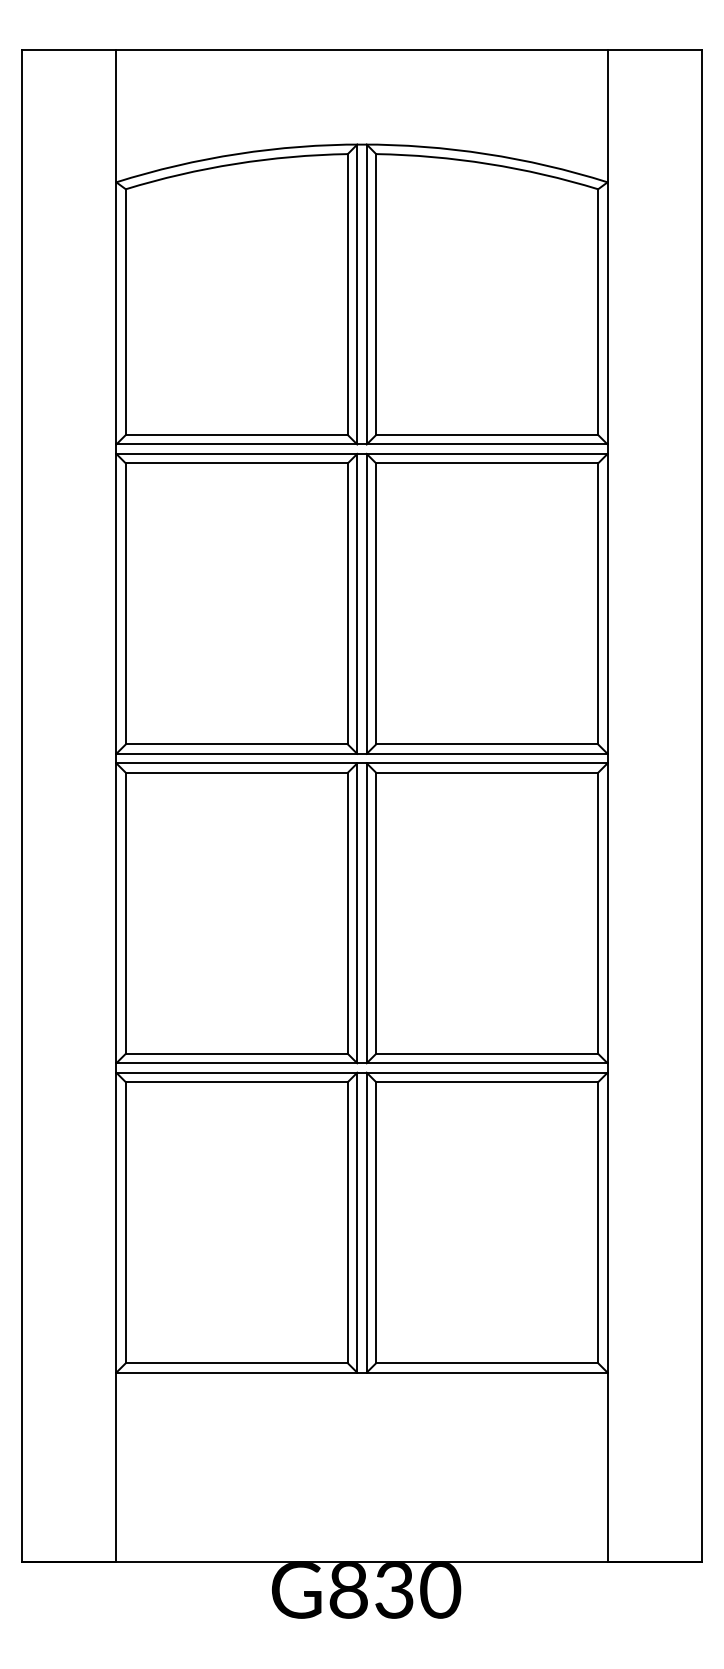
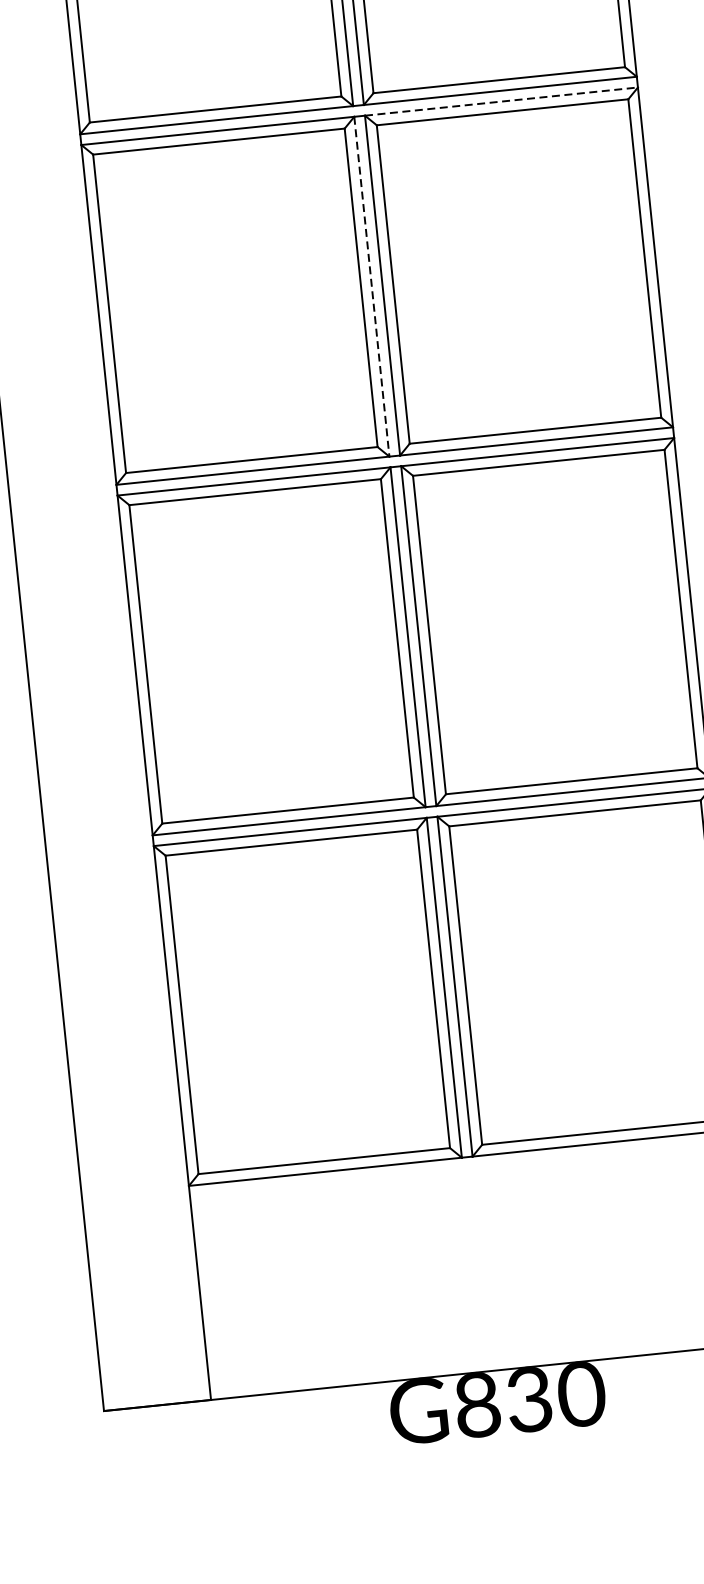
line: (487, 453) -> (501, 101), solid -> dashed
line: (357, 603) -> (372, 286), solid -> dashed

